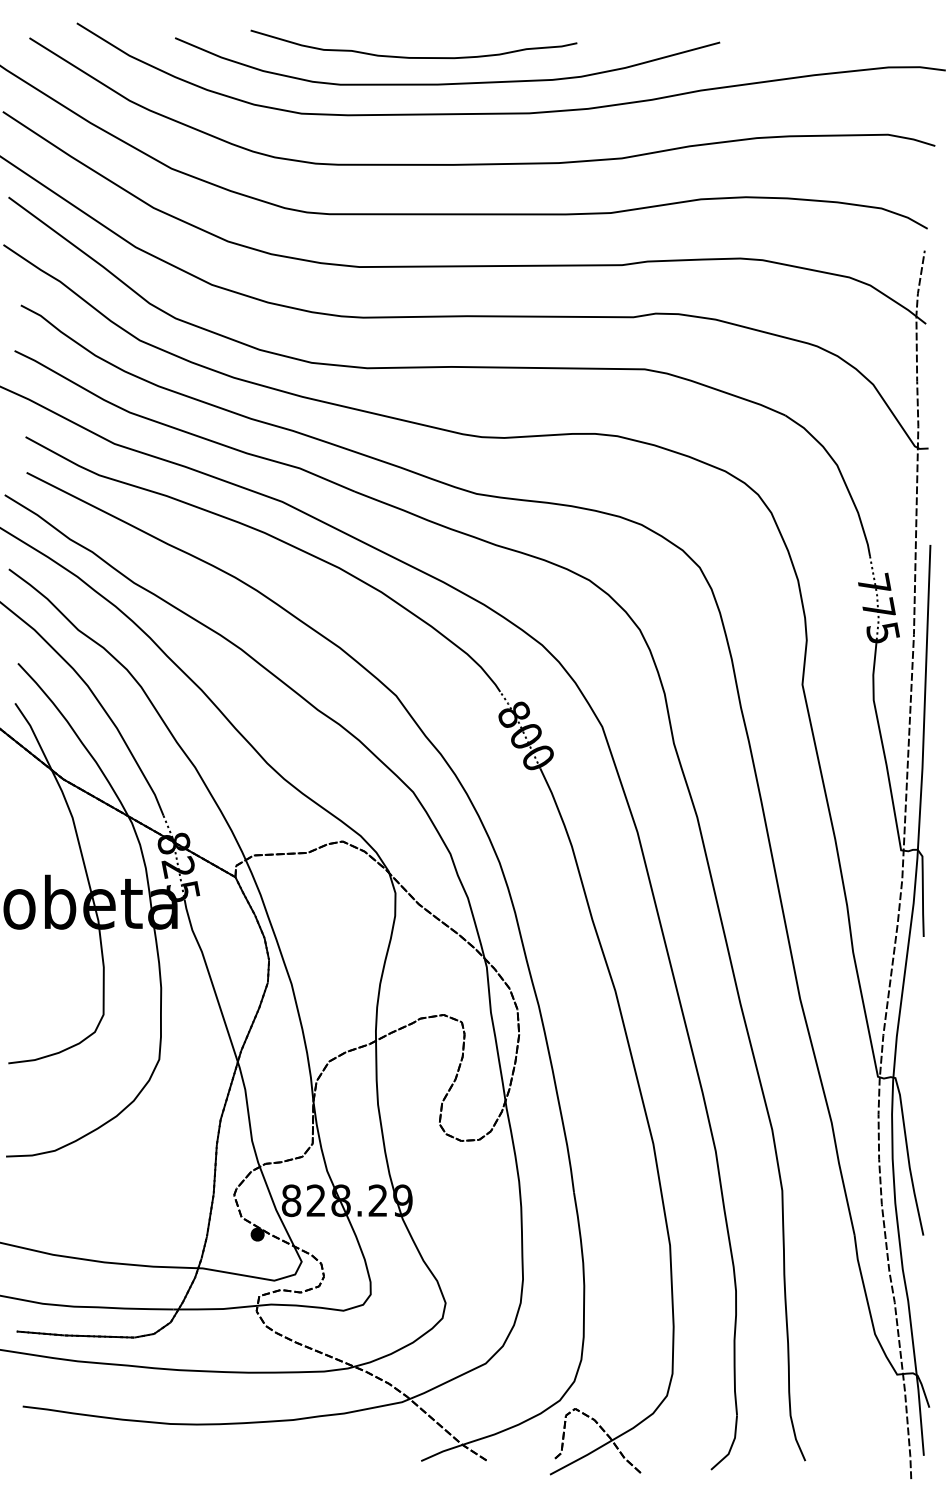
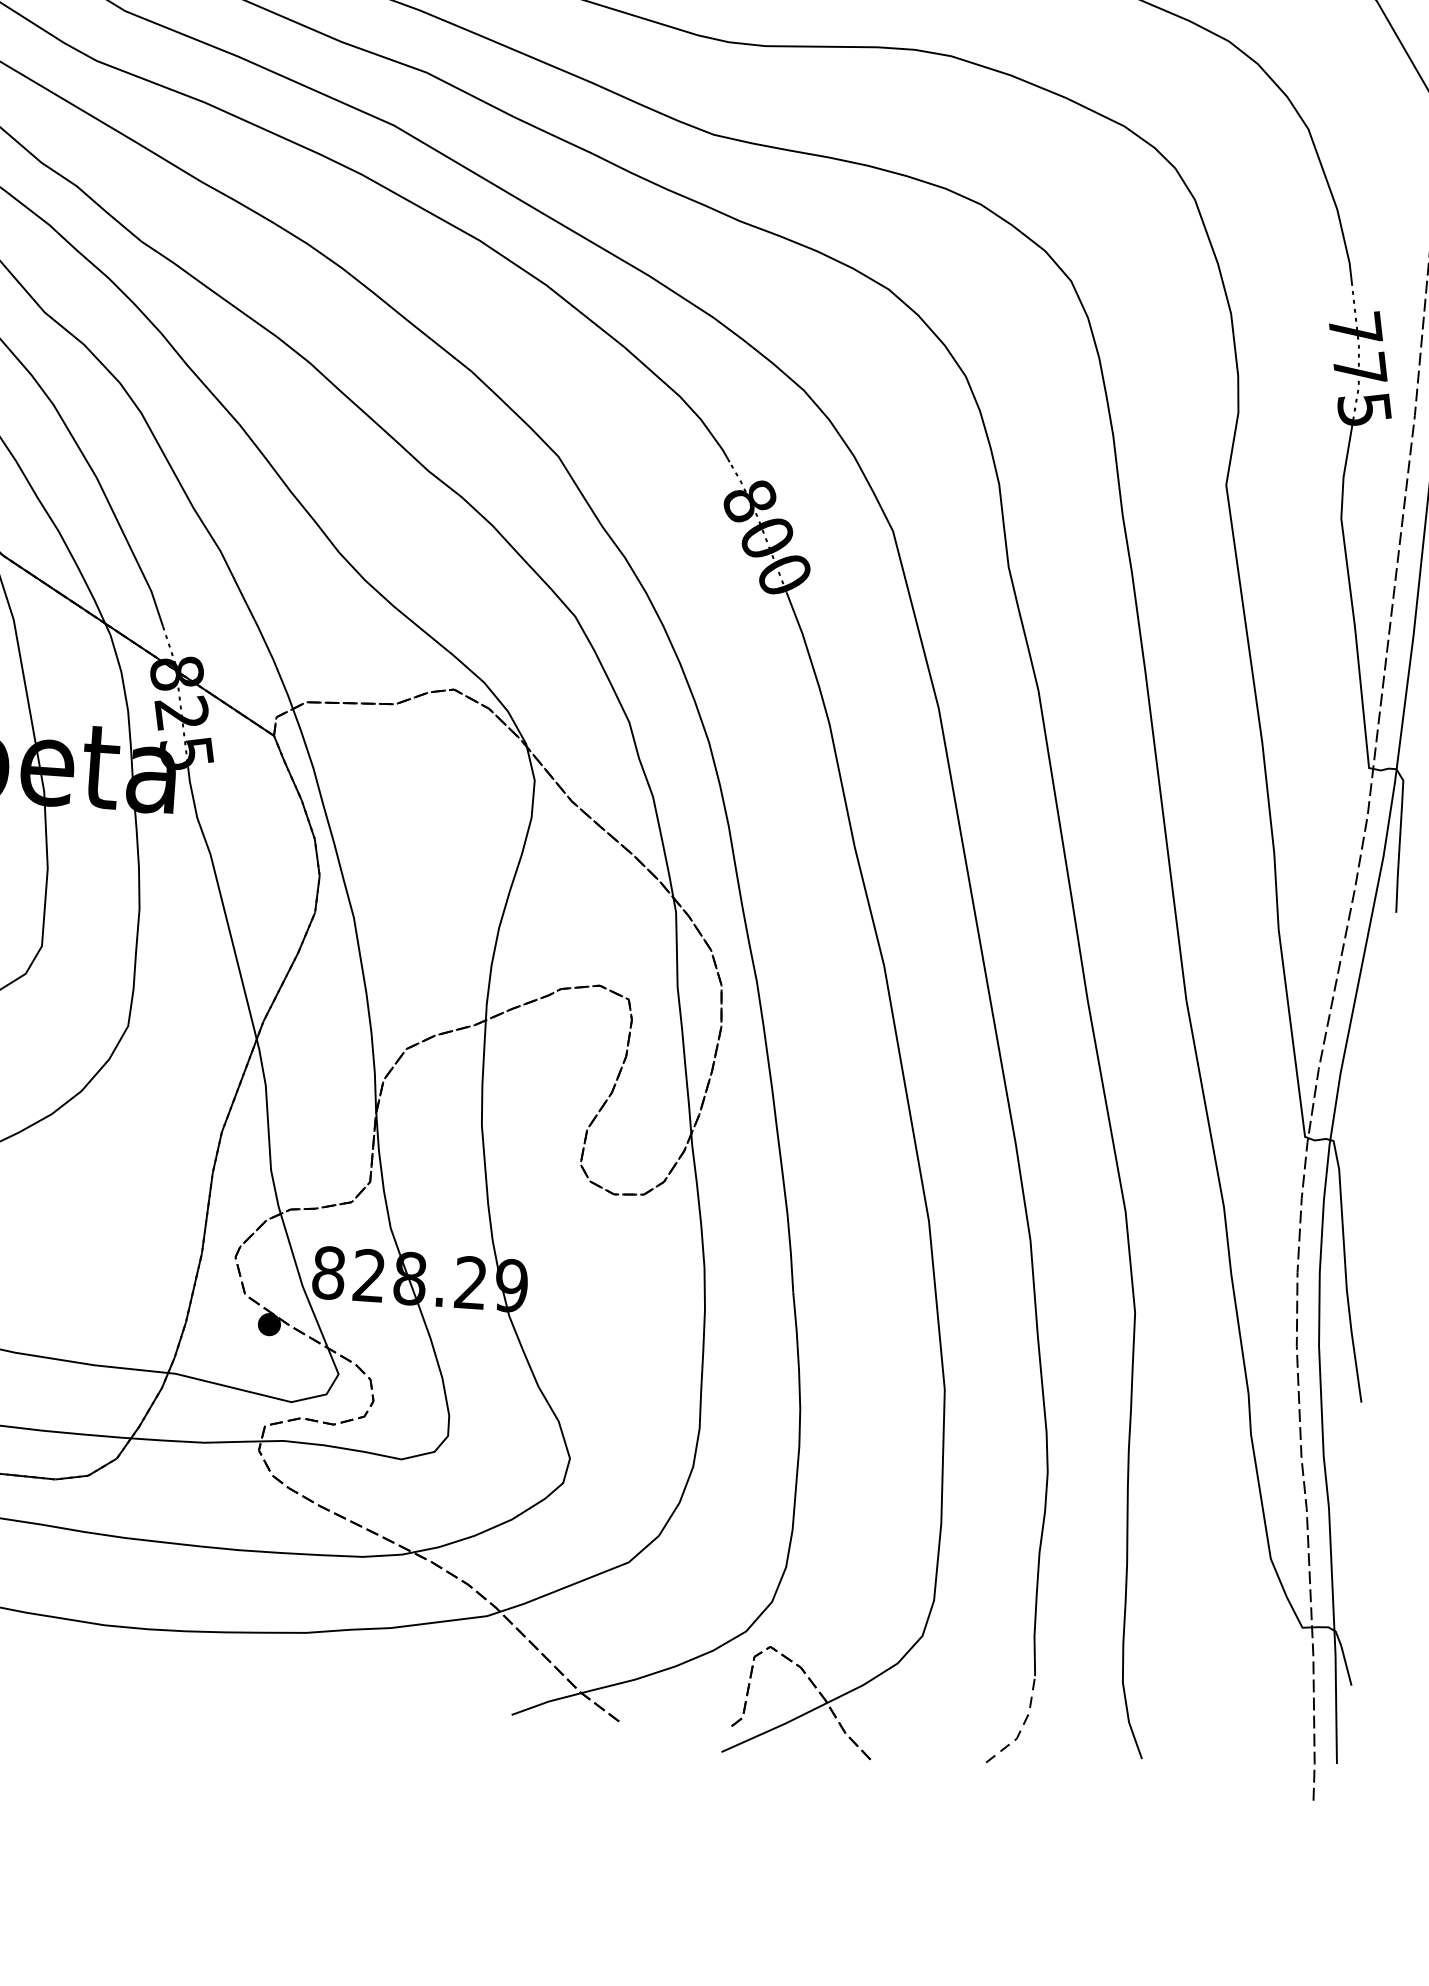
line: (731, 1446) -> (1022, 1726), solid -> dashed

